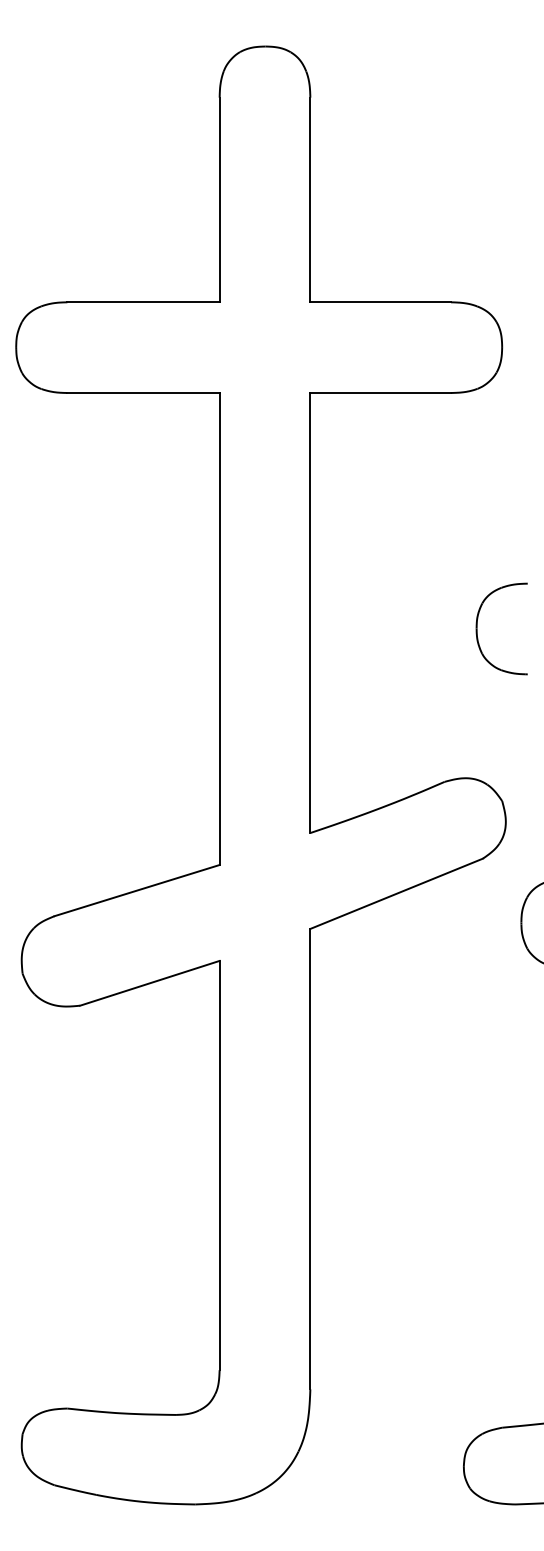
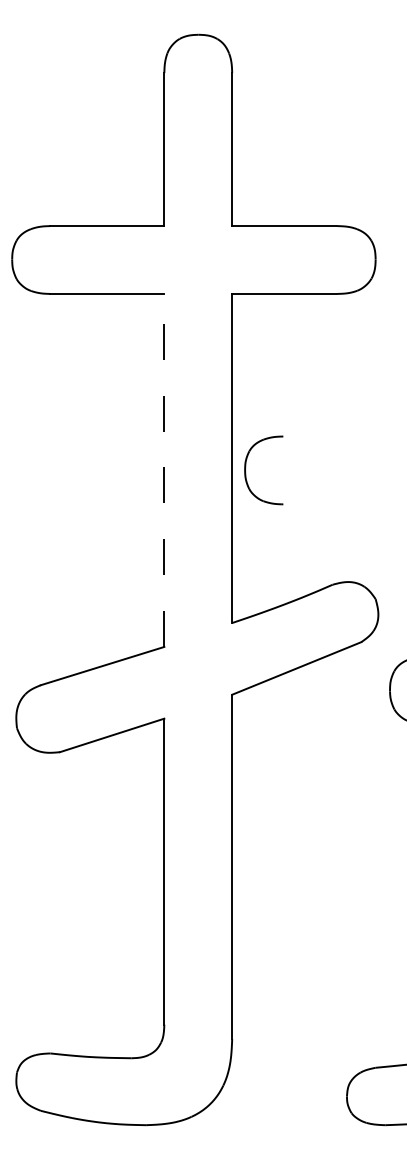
part: (477, 628) -> (245, 470), moved
line: (219, 629) -> (164, 470), solid -> dashed

